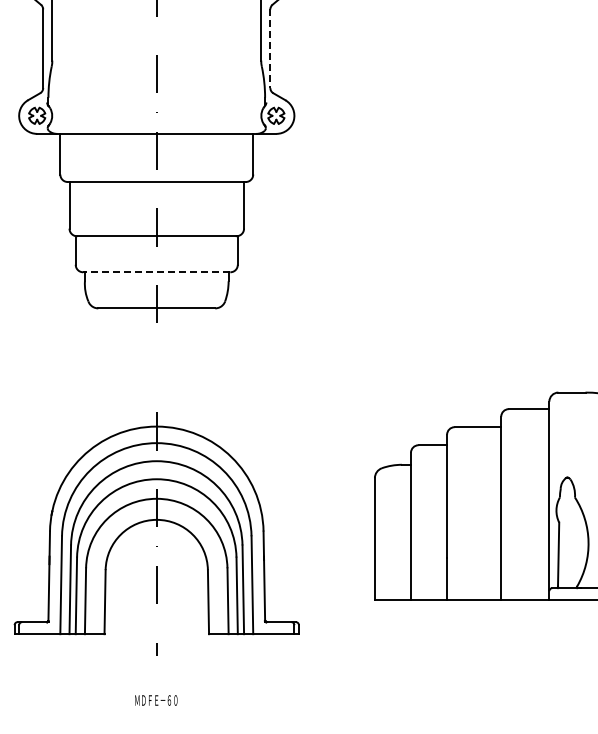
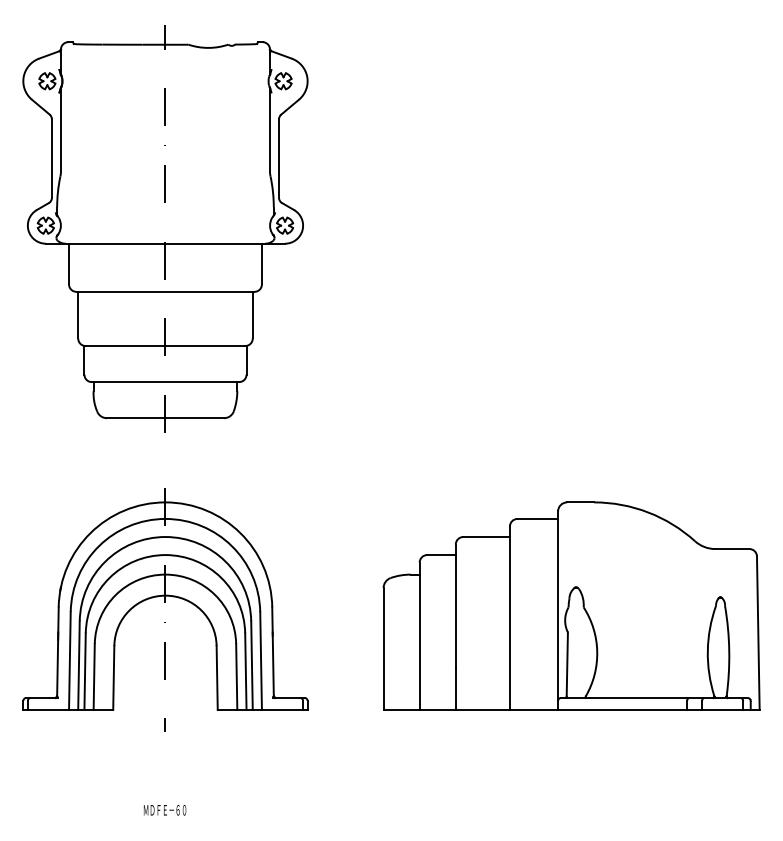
line: (270, 49) -> (279, 159), dashed -> solid
line: (156, 272) -> (165, 382), dashed -> solid
part: (156, 526) -> (165, 602), moved

